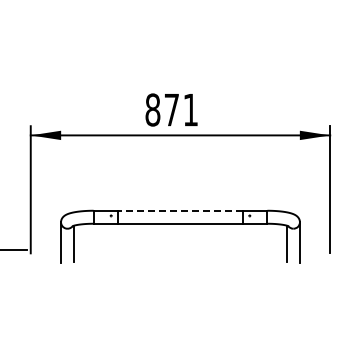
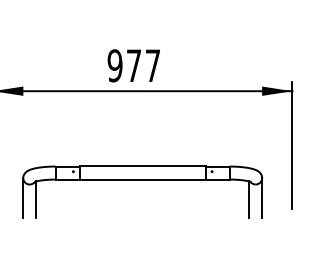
text: (171, 109) -> (133, 65), 871 -> 977
line: (180, 210) -> (142, 166), dashed -> solid

